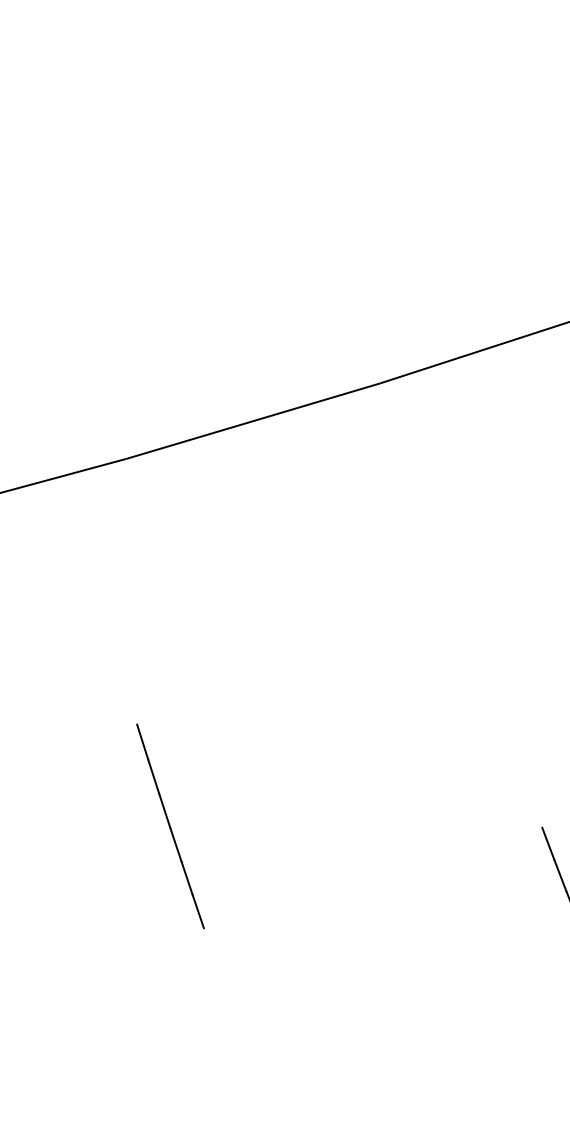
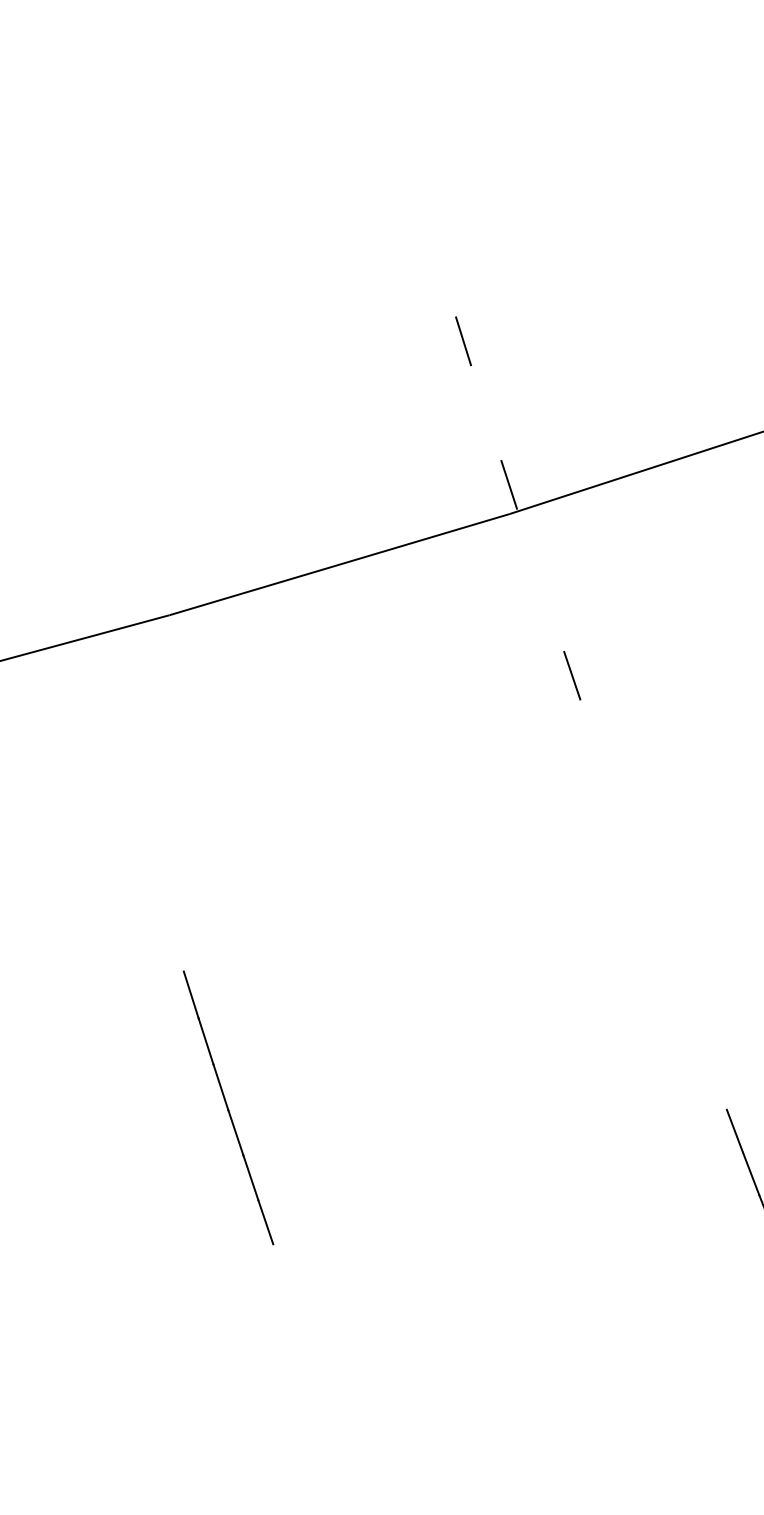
line: (345, 254) -> (463, 341), added
line: (379, 361) -> (508, 484), added
line: (426, 503) -> (571, 675), added

